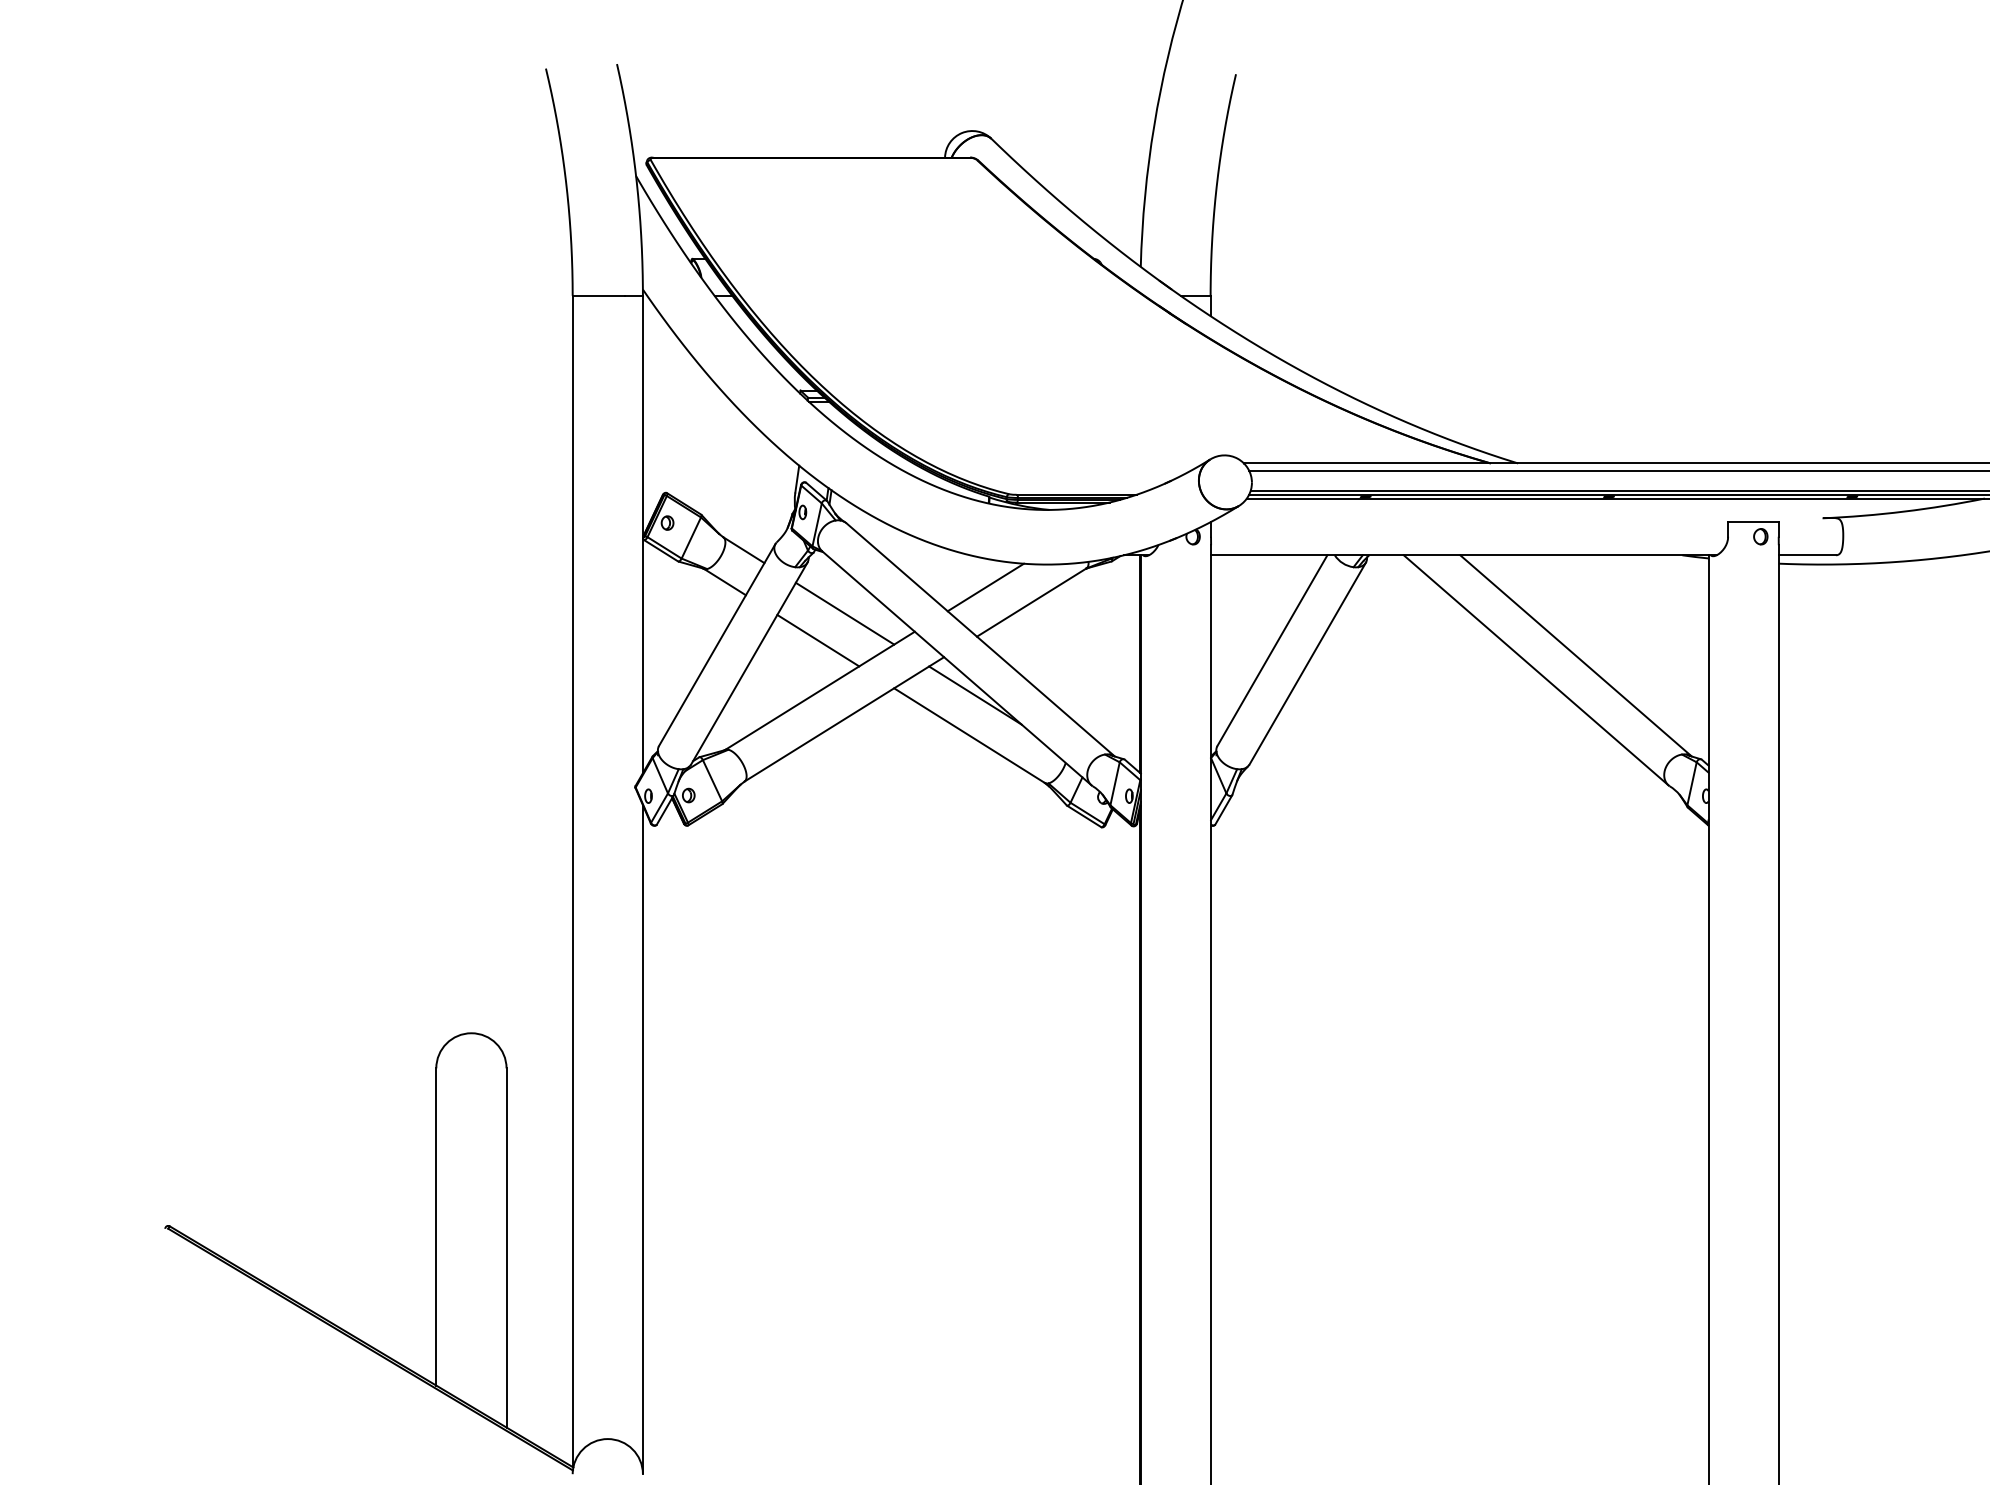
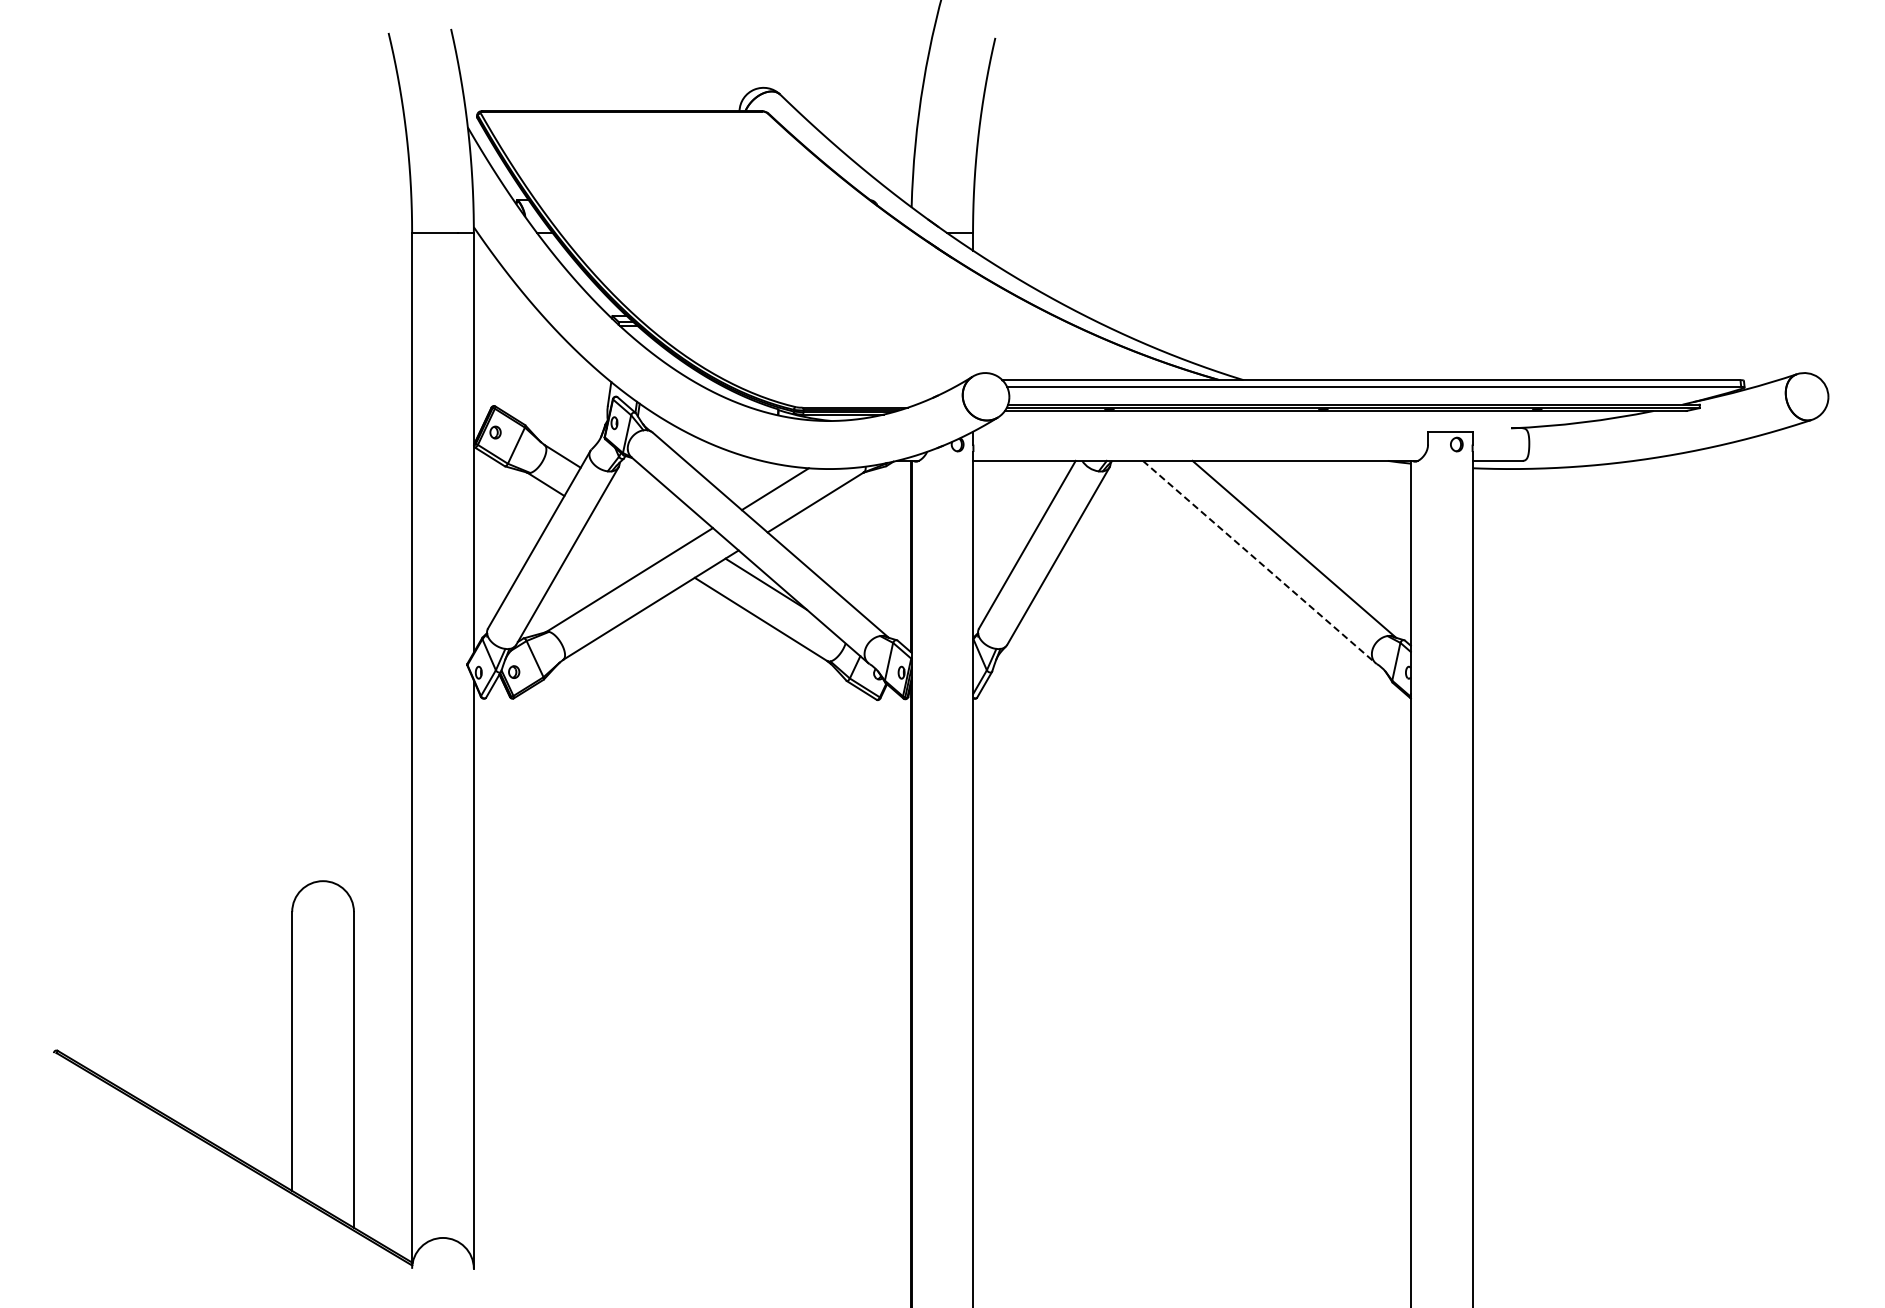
line: (844, 613) -> (651, 512), removed
line: (818, 640) -> (628, 535), removed
line: (1536, 670) -> (1259, 562), solid -> dashed

